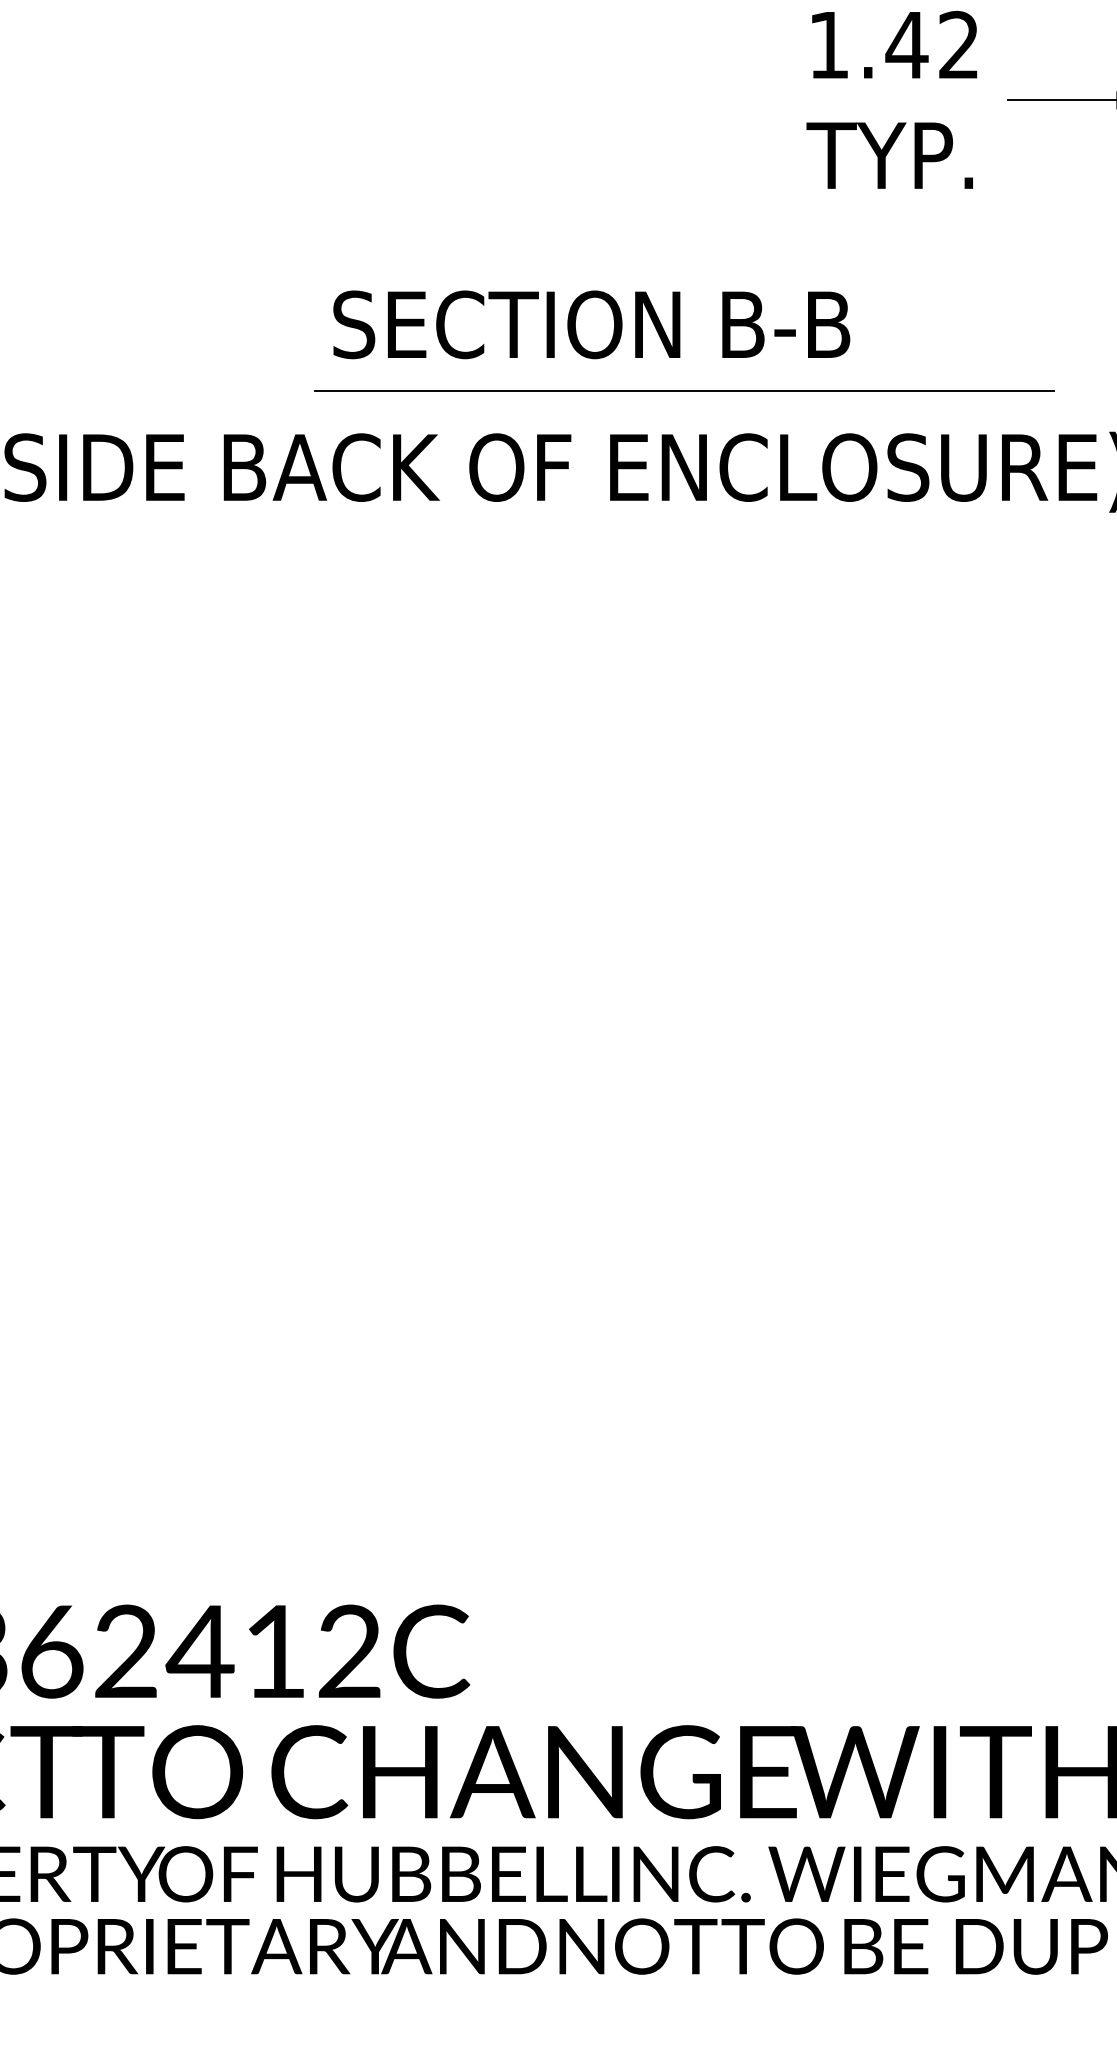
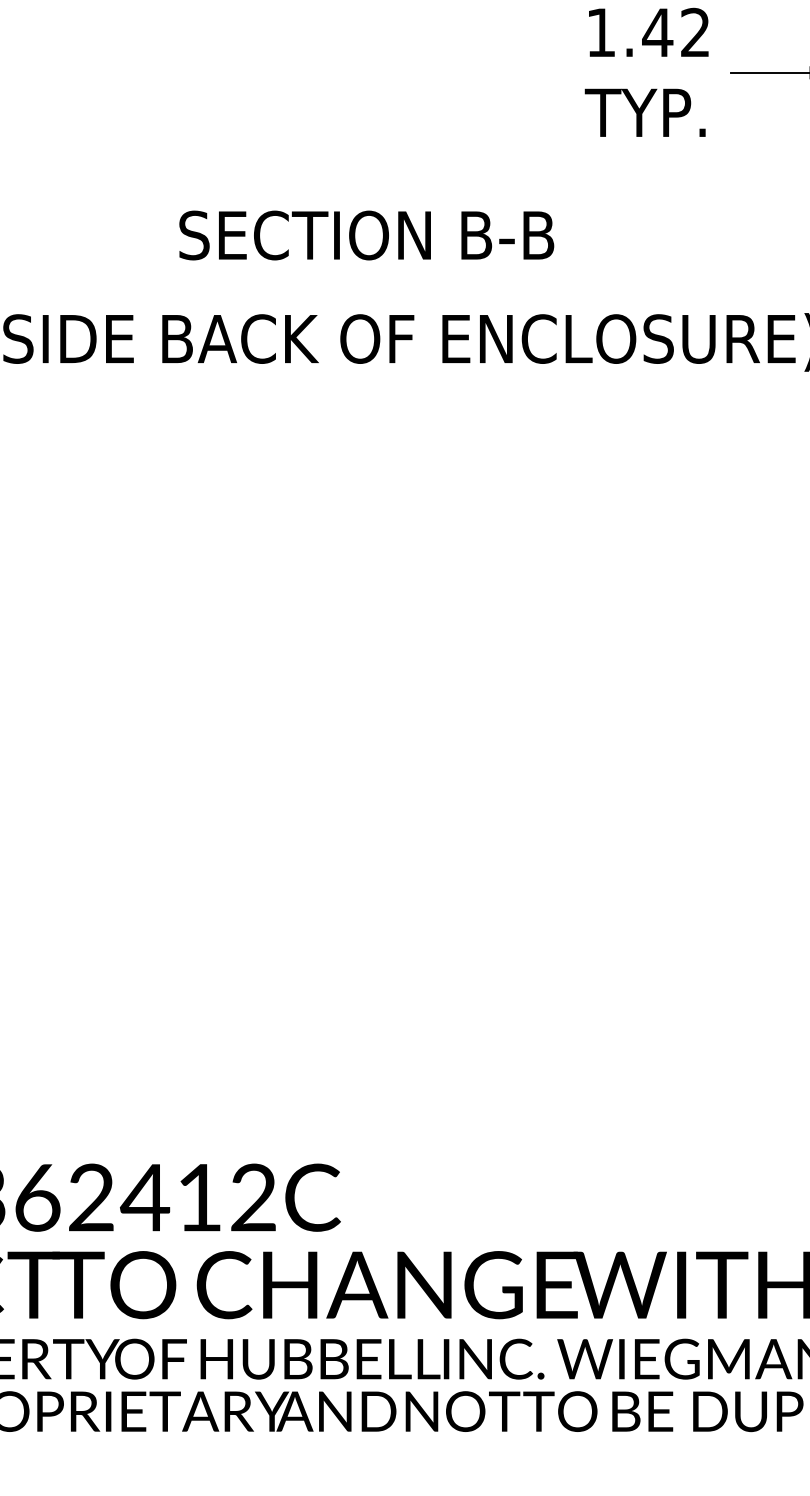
text: (591, 324) -> (366, 235), moved
line: (684, 391) -> (496, 283), removed

